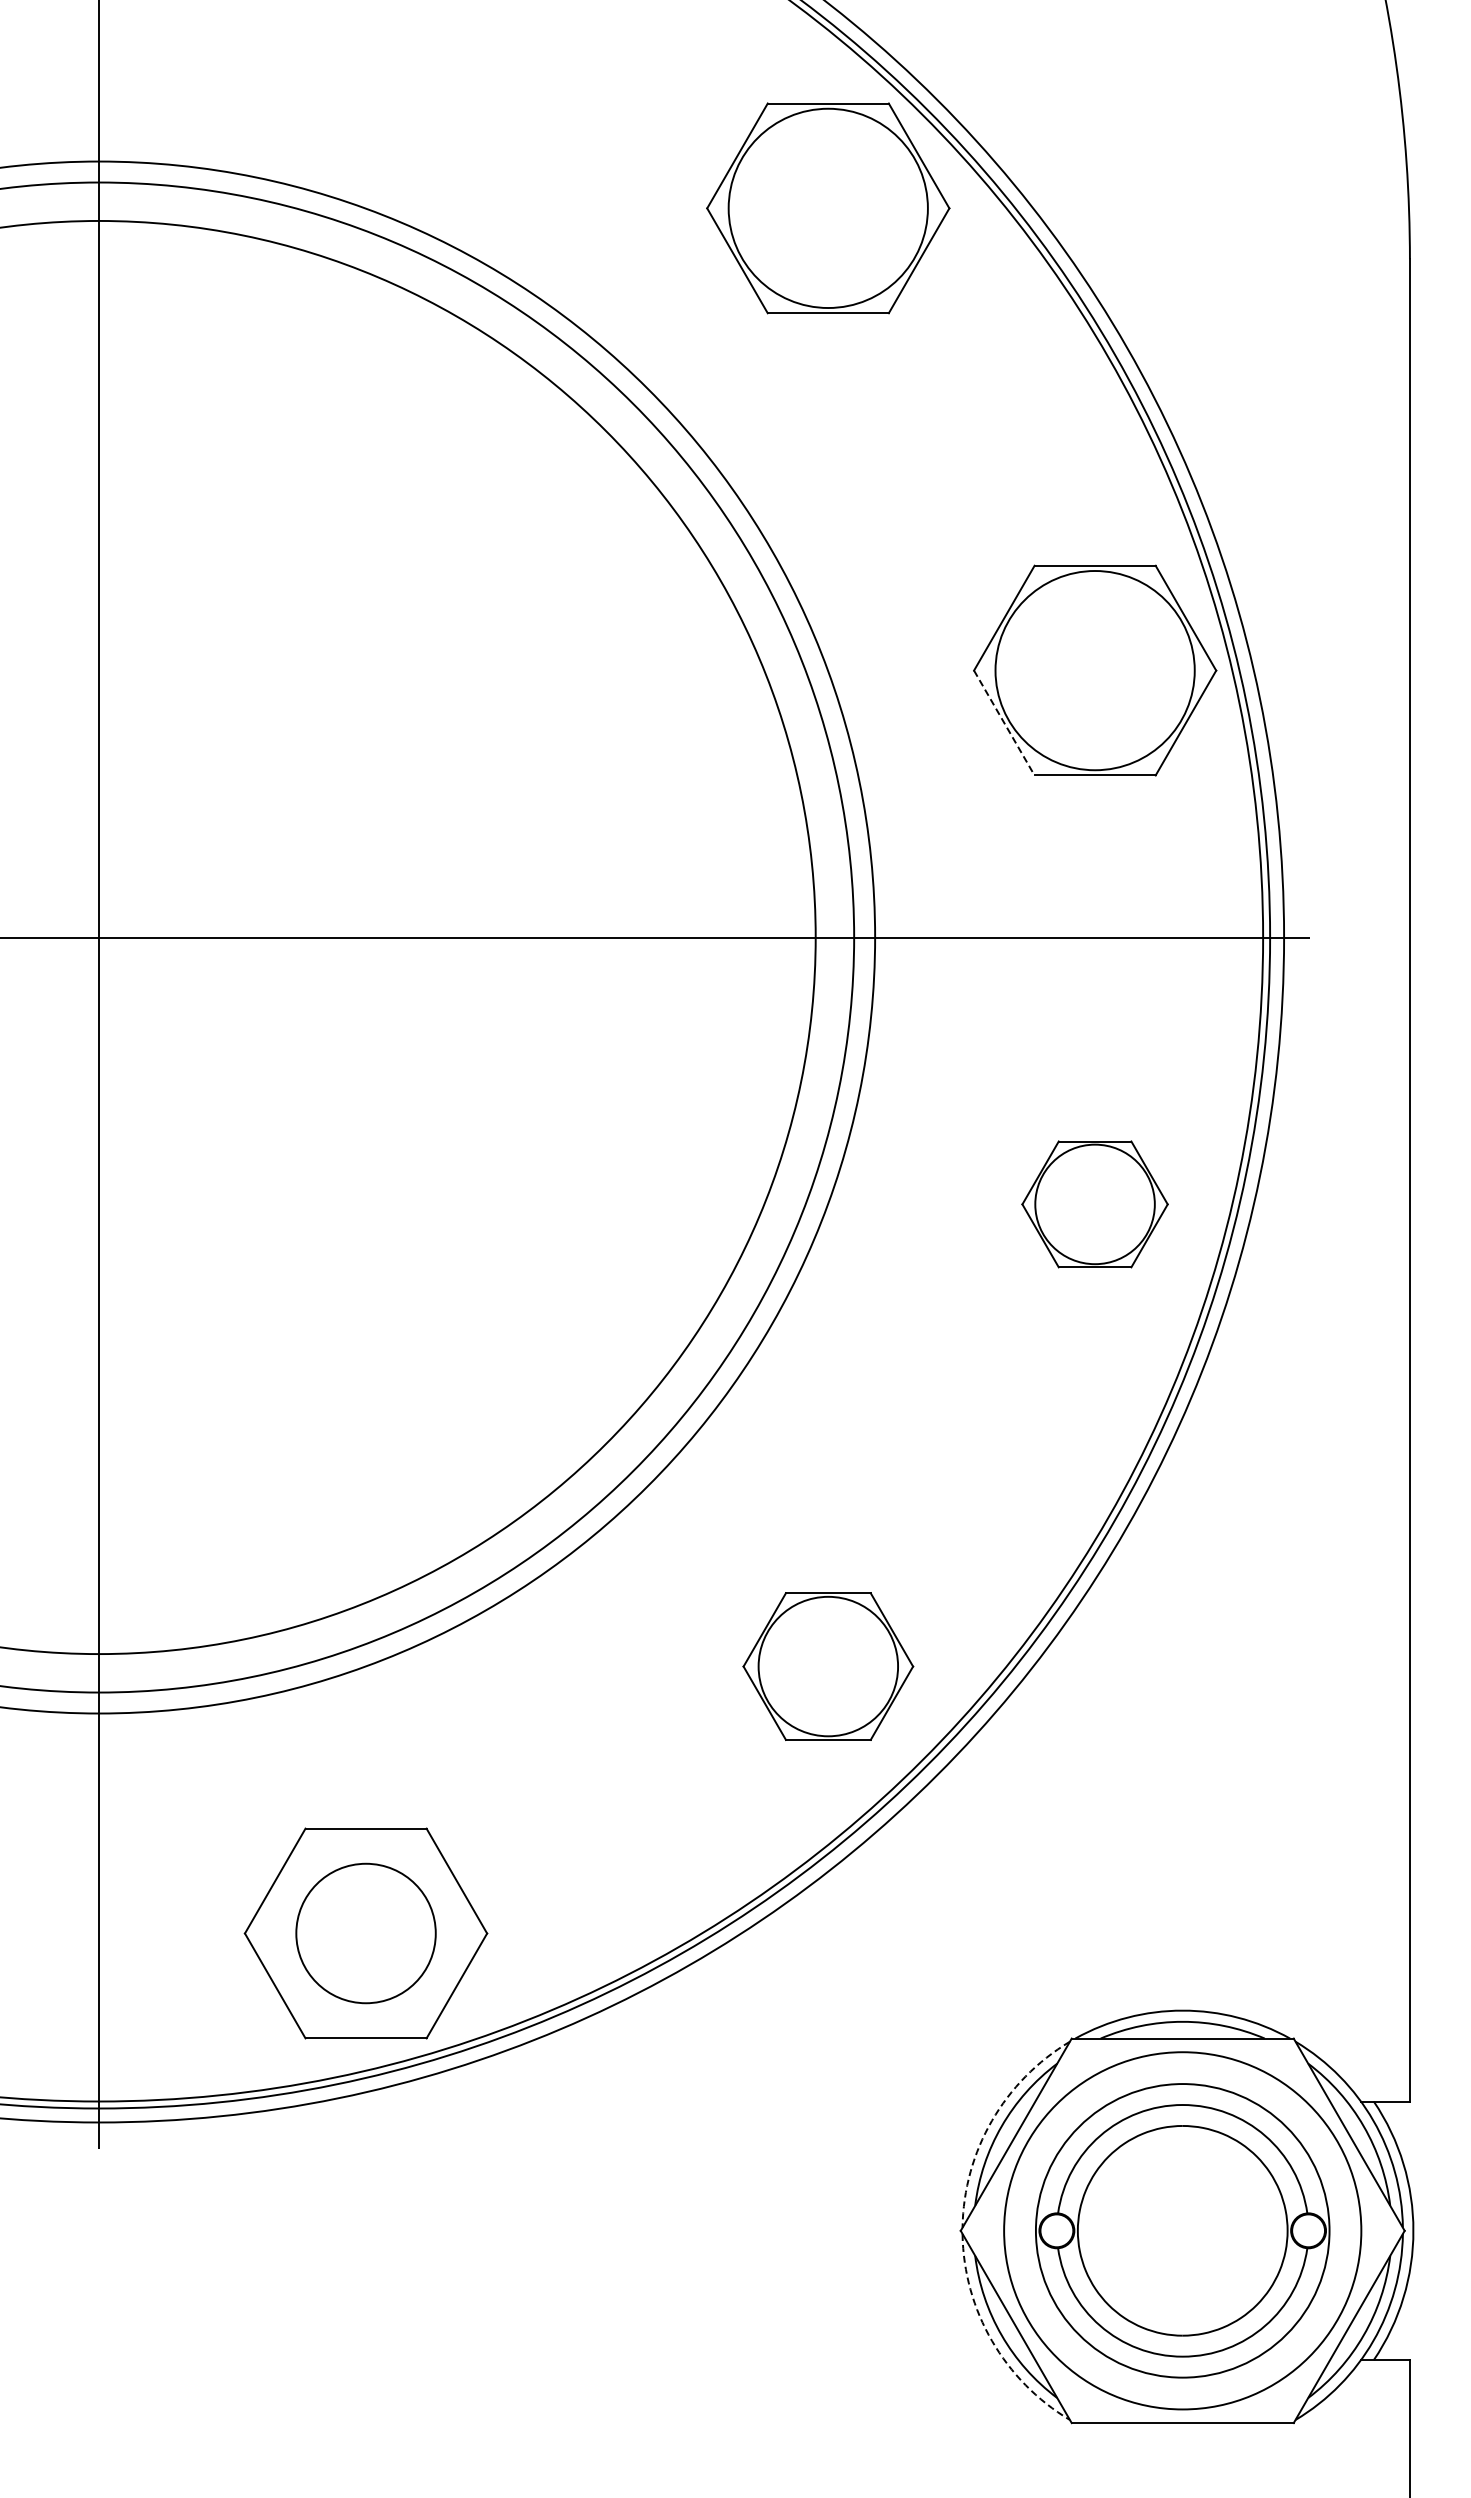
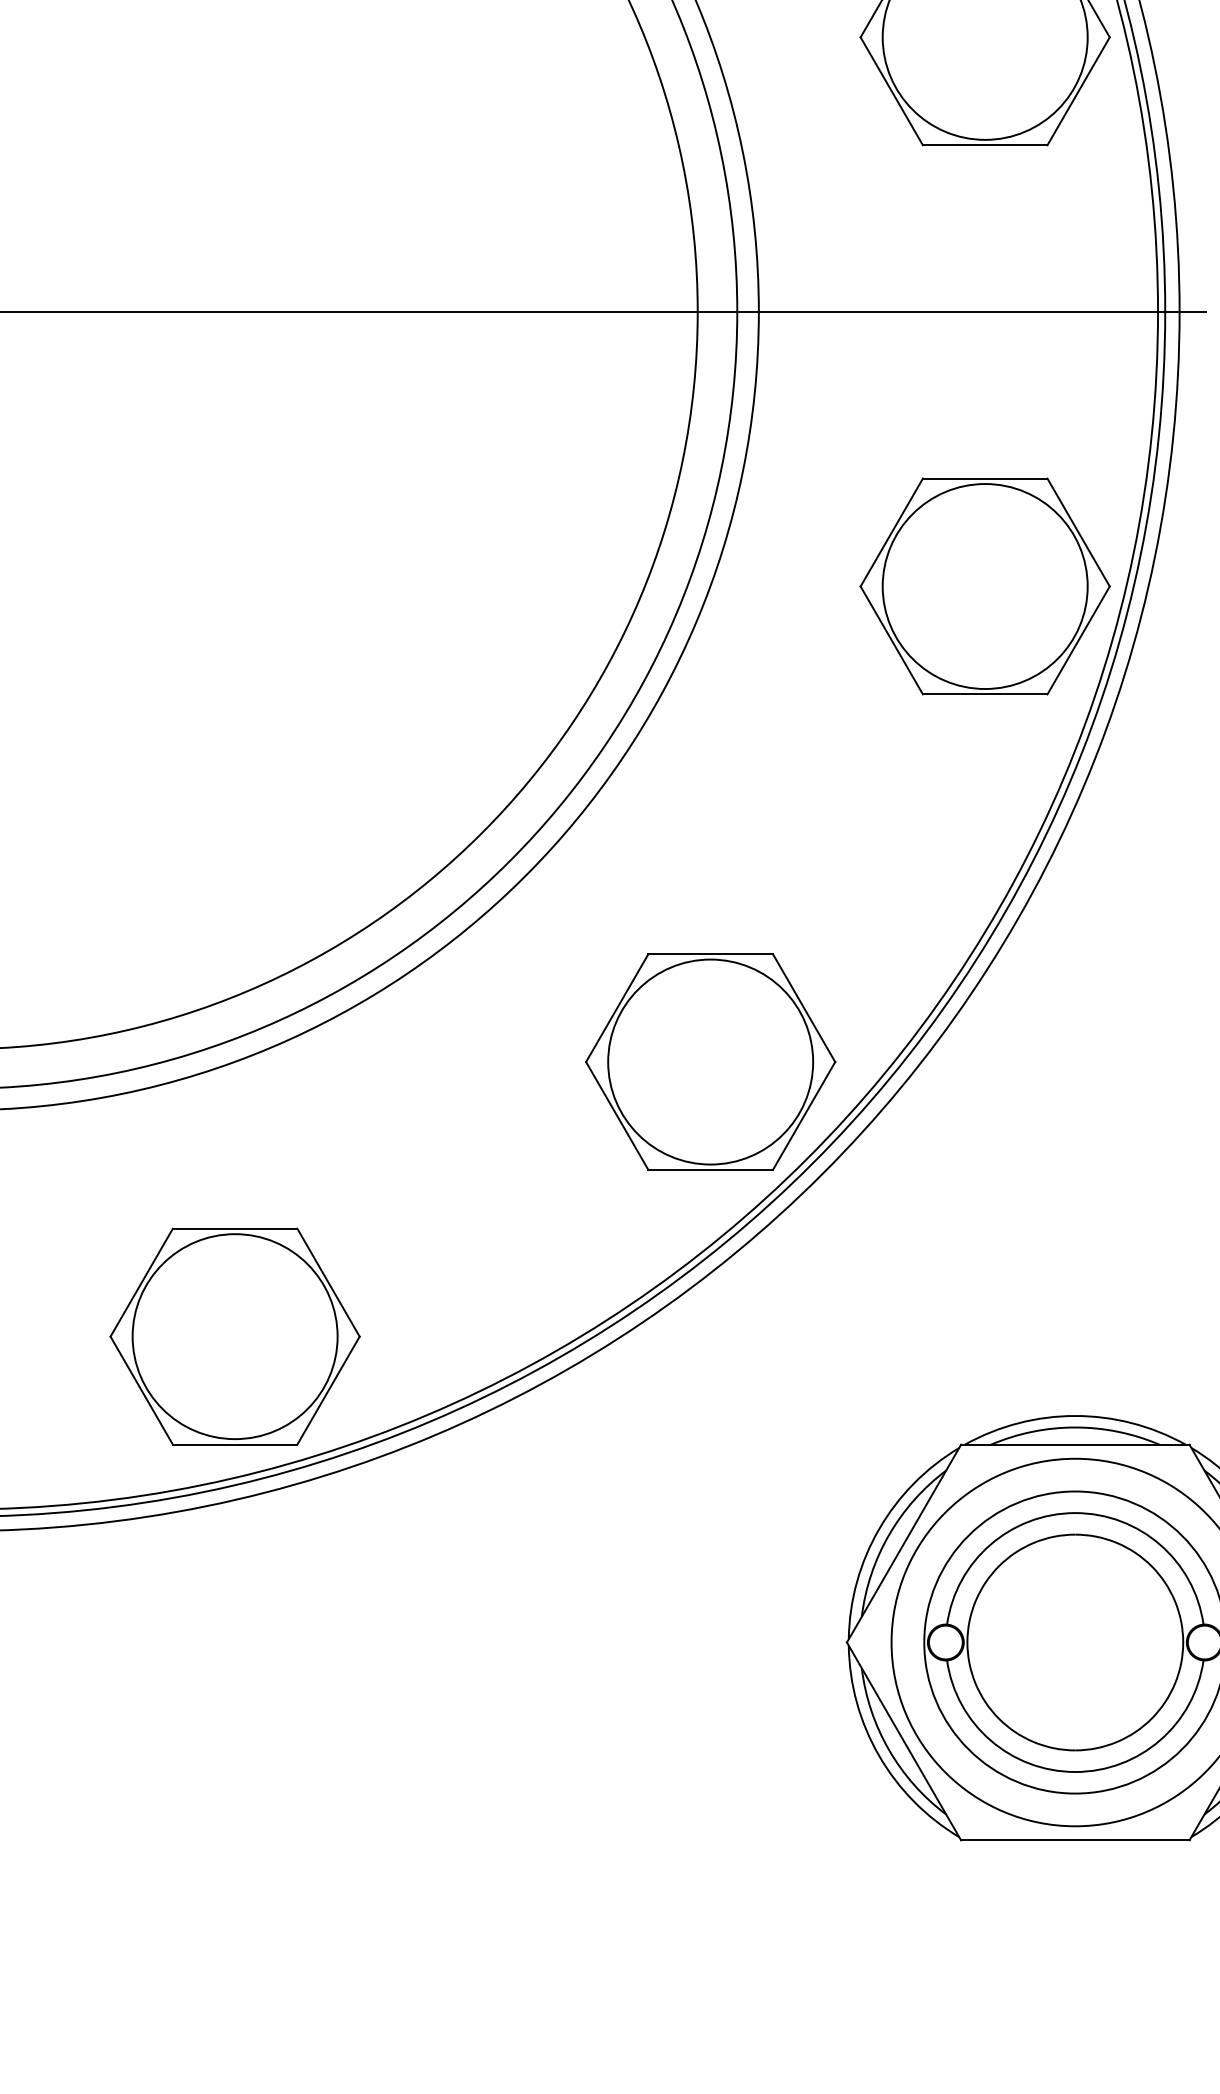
line: (1004, 723) -> (891, 91), dashed -> solid
part: (1094, 1204) -> (984, 586), size x1.67
part: (828, 1666) -> (710, 1061), size x1.43
circle: (365, 1933) -> (234, 1336), size x1.43
arc: (992, 2120) -> (879, 1529), dashed -> solid
arc: (992, 2340) -> (879, 1755), dashed -> solid

